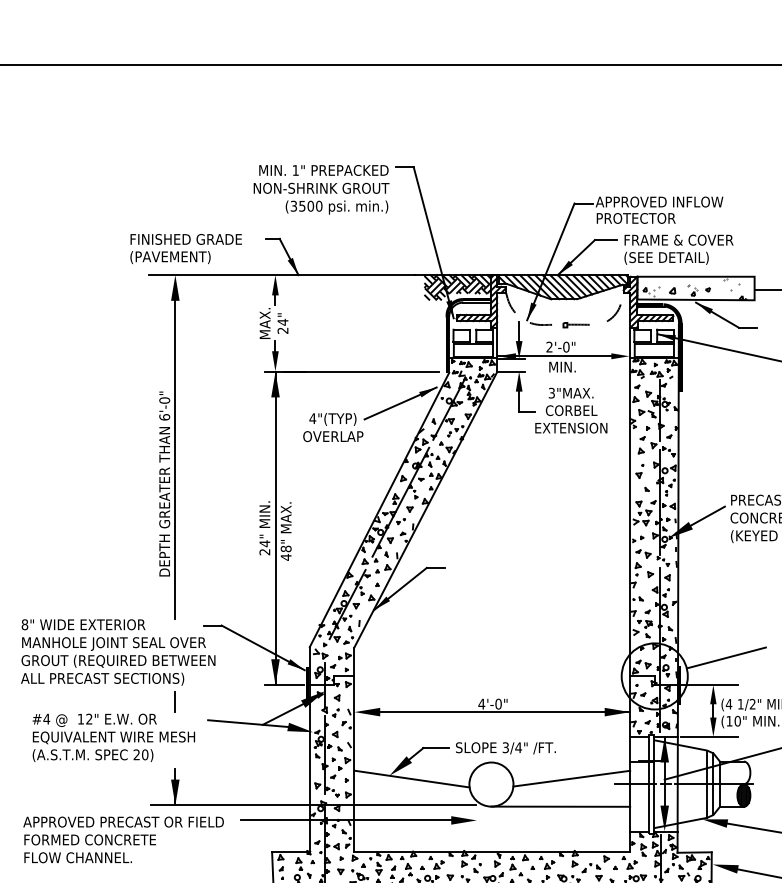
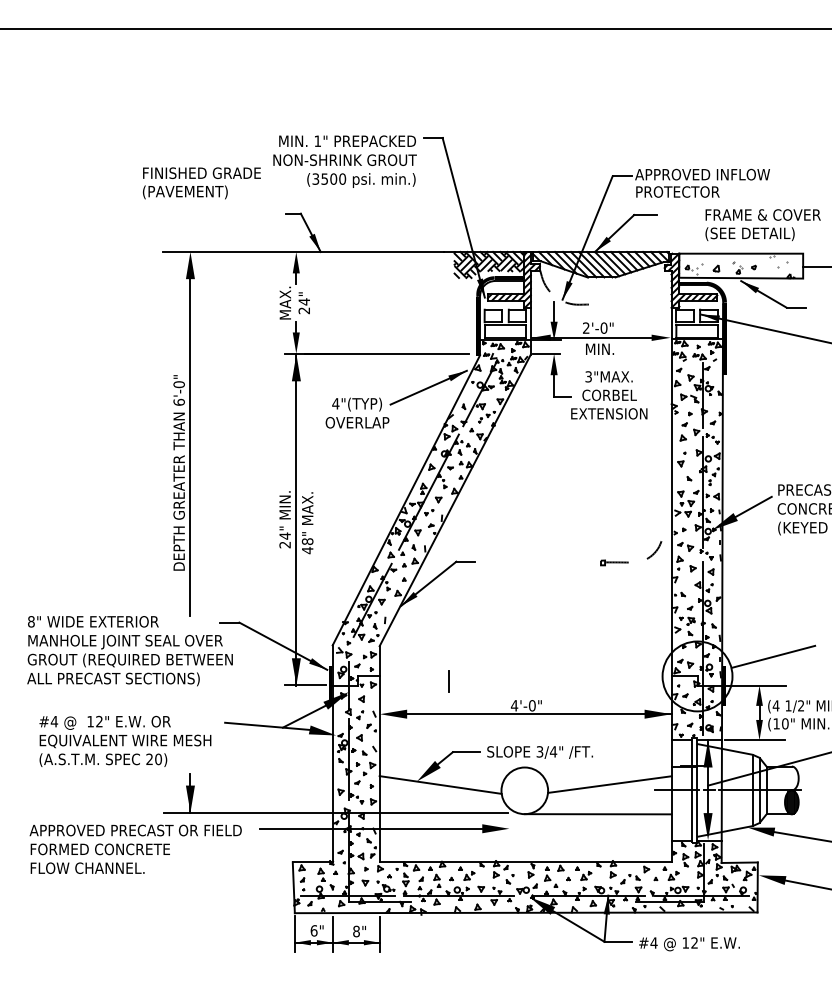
text: (185, 249) -> (201, 183), moved
text: (678, 249) -> (762, 224), moved
part: (589, 323) -> (628, 561), moved
line: (174, 702) -> (448, 681), moved

